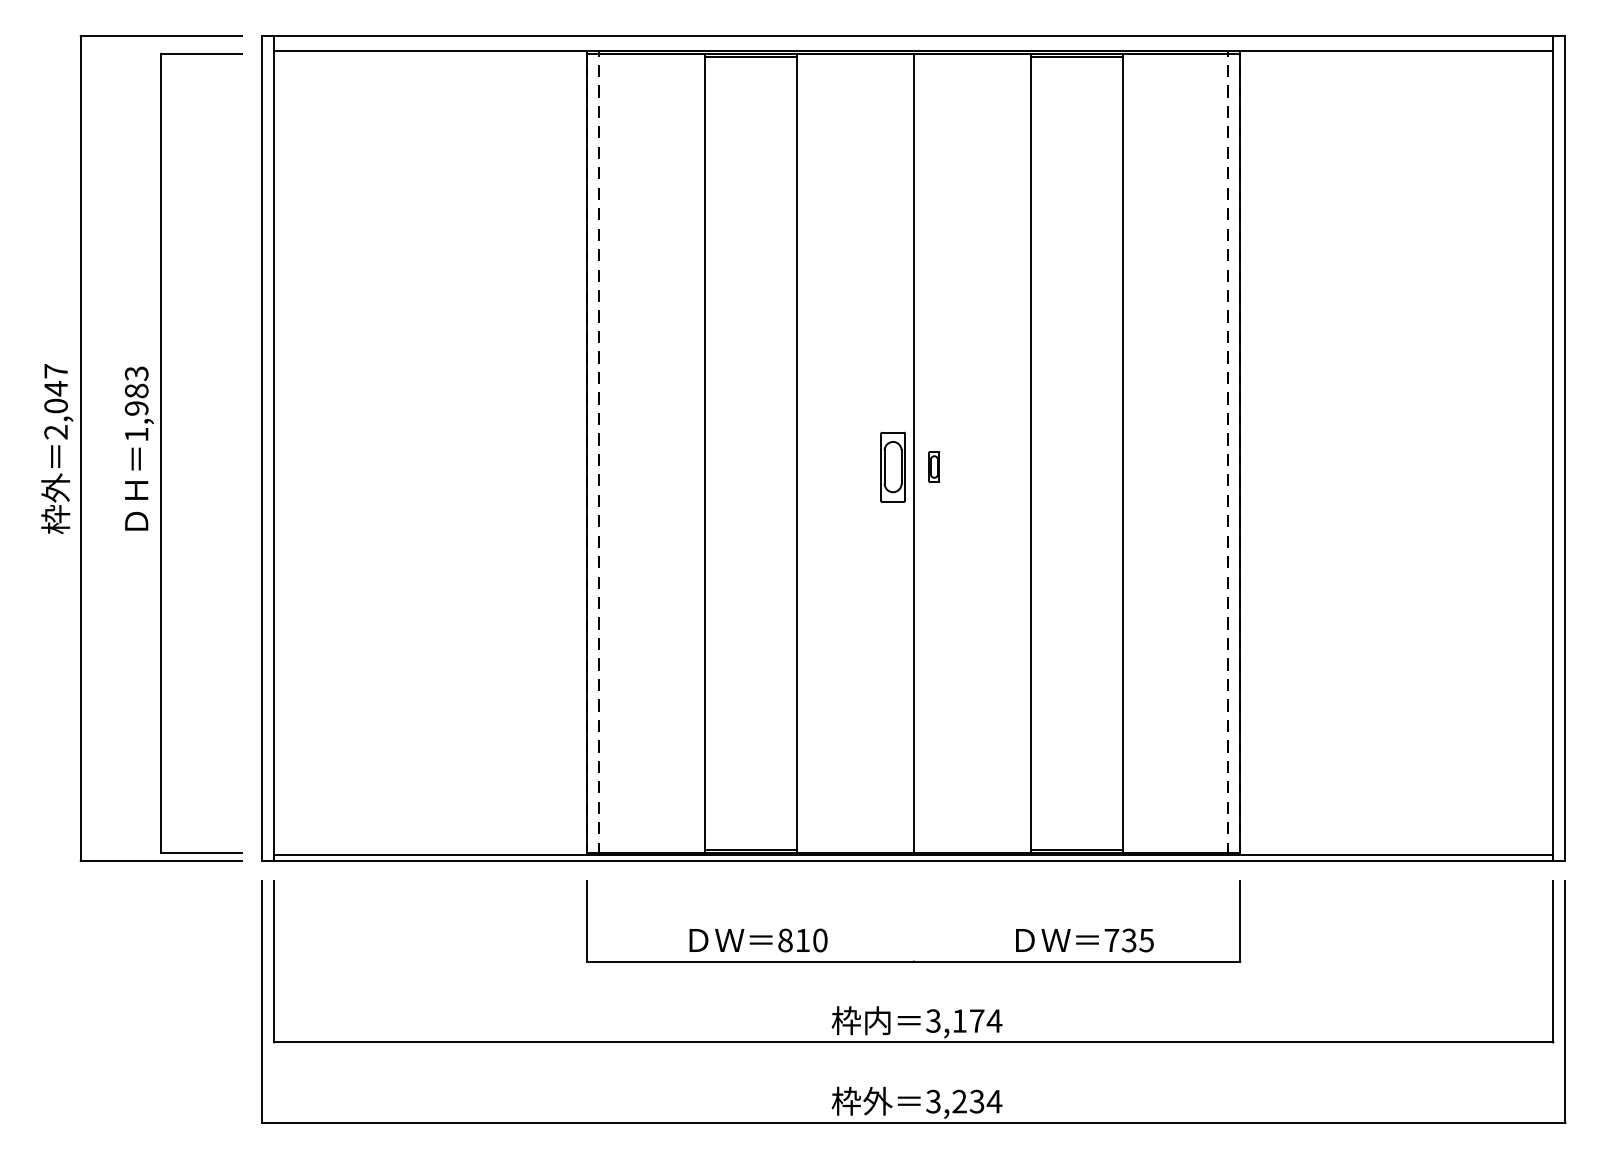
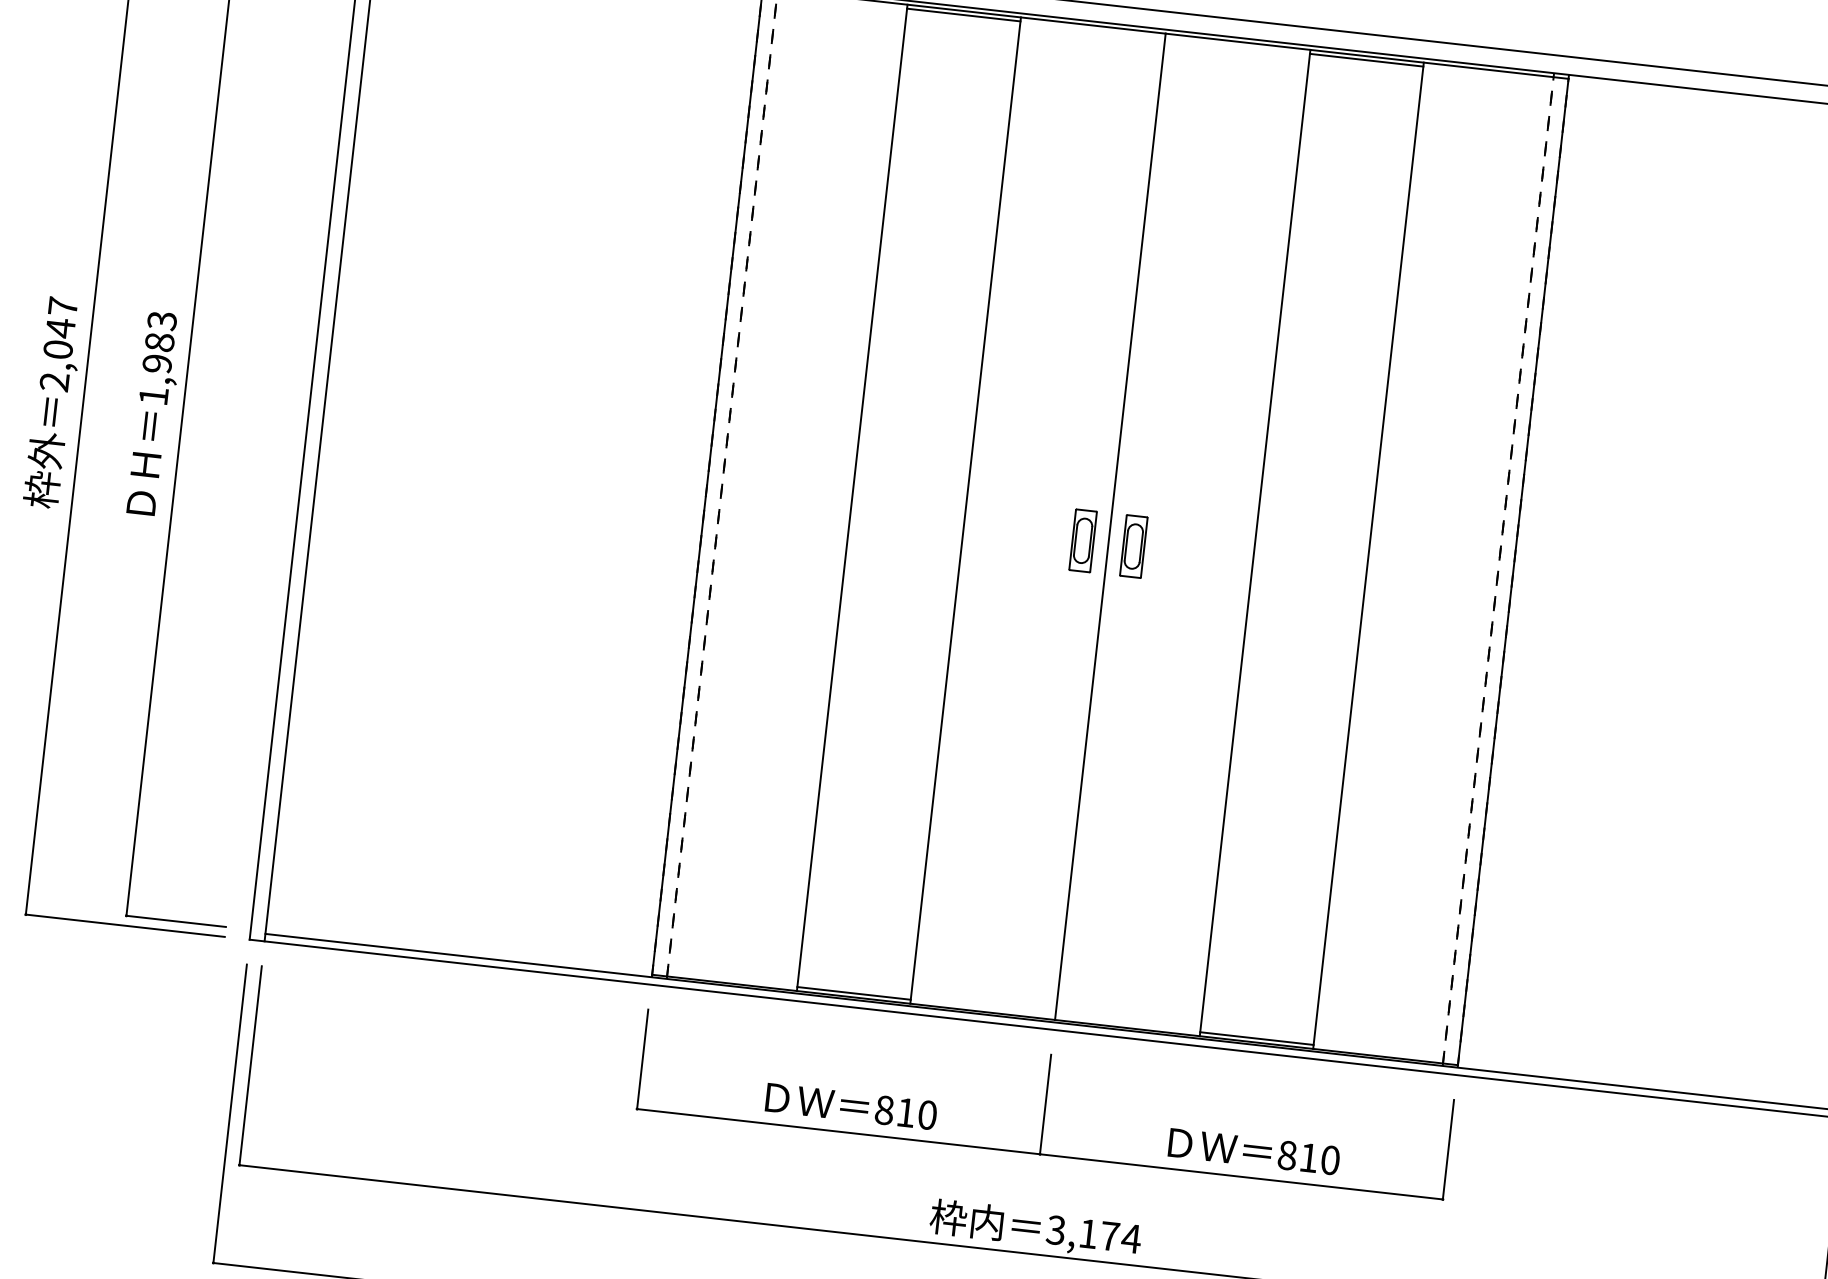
part: (893, 466) -> (1083, 540), size x0.71
part: (934, 466) -> (1134, 545), size x1.67
line: (913, 921) -> (1045, 1104), added
text: (1128, 940) -> (1307, 1157), 735 -> 810

